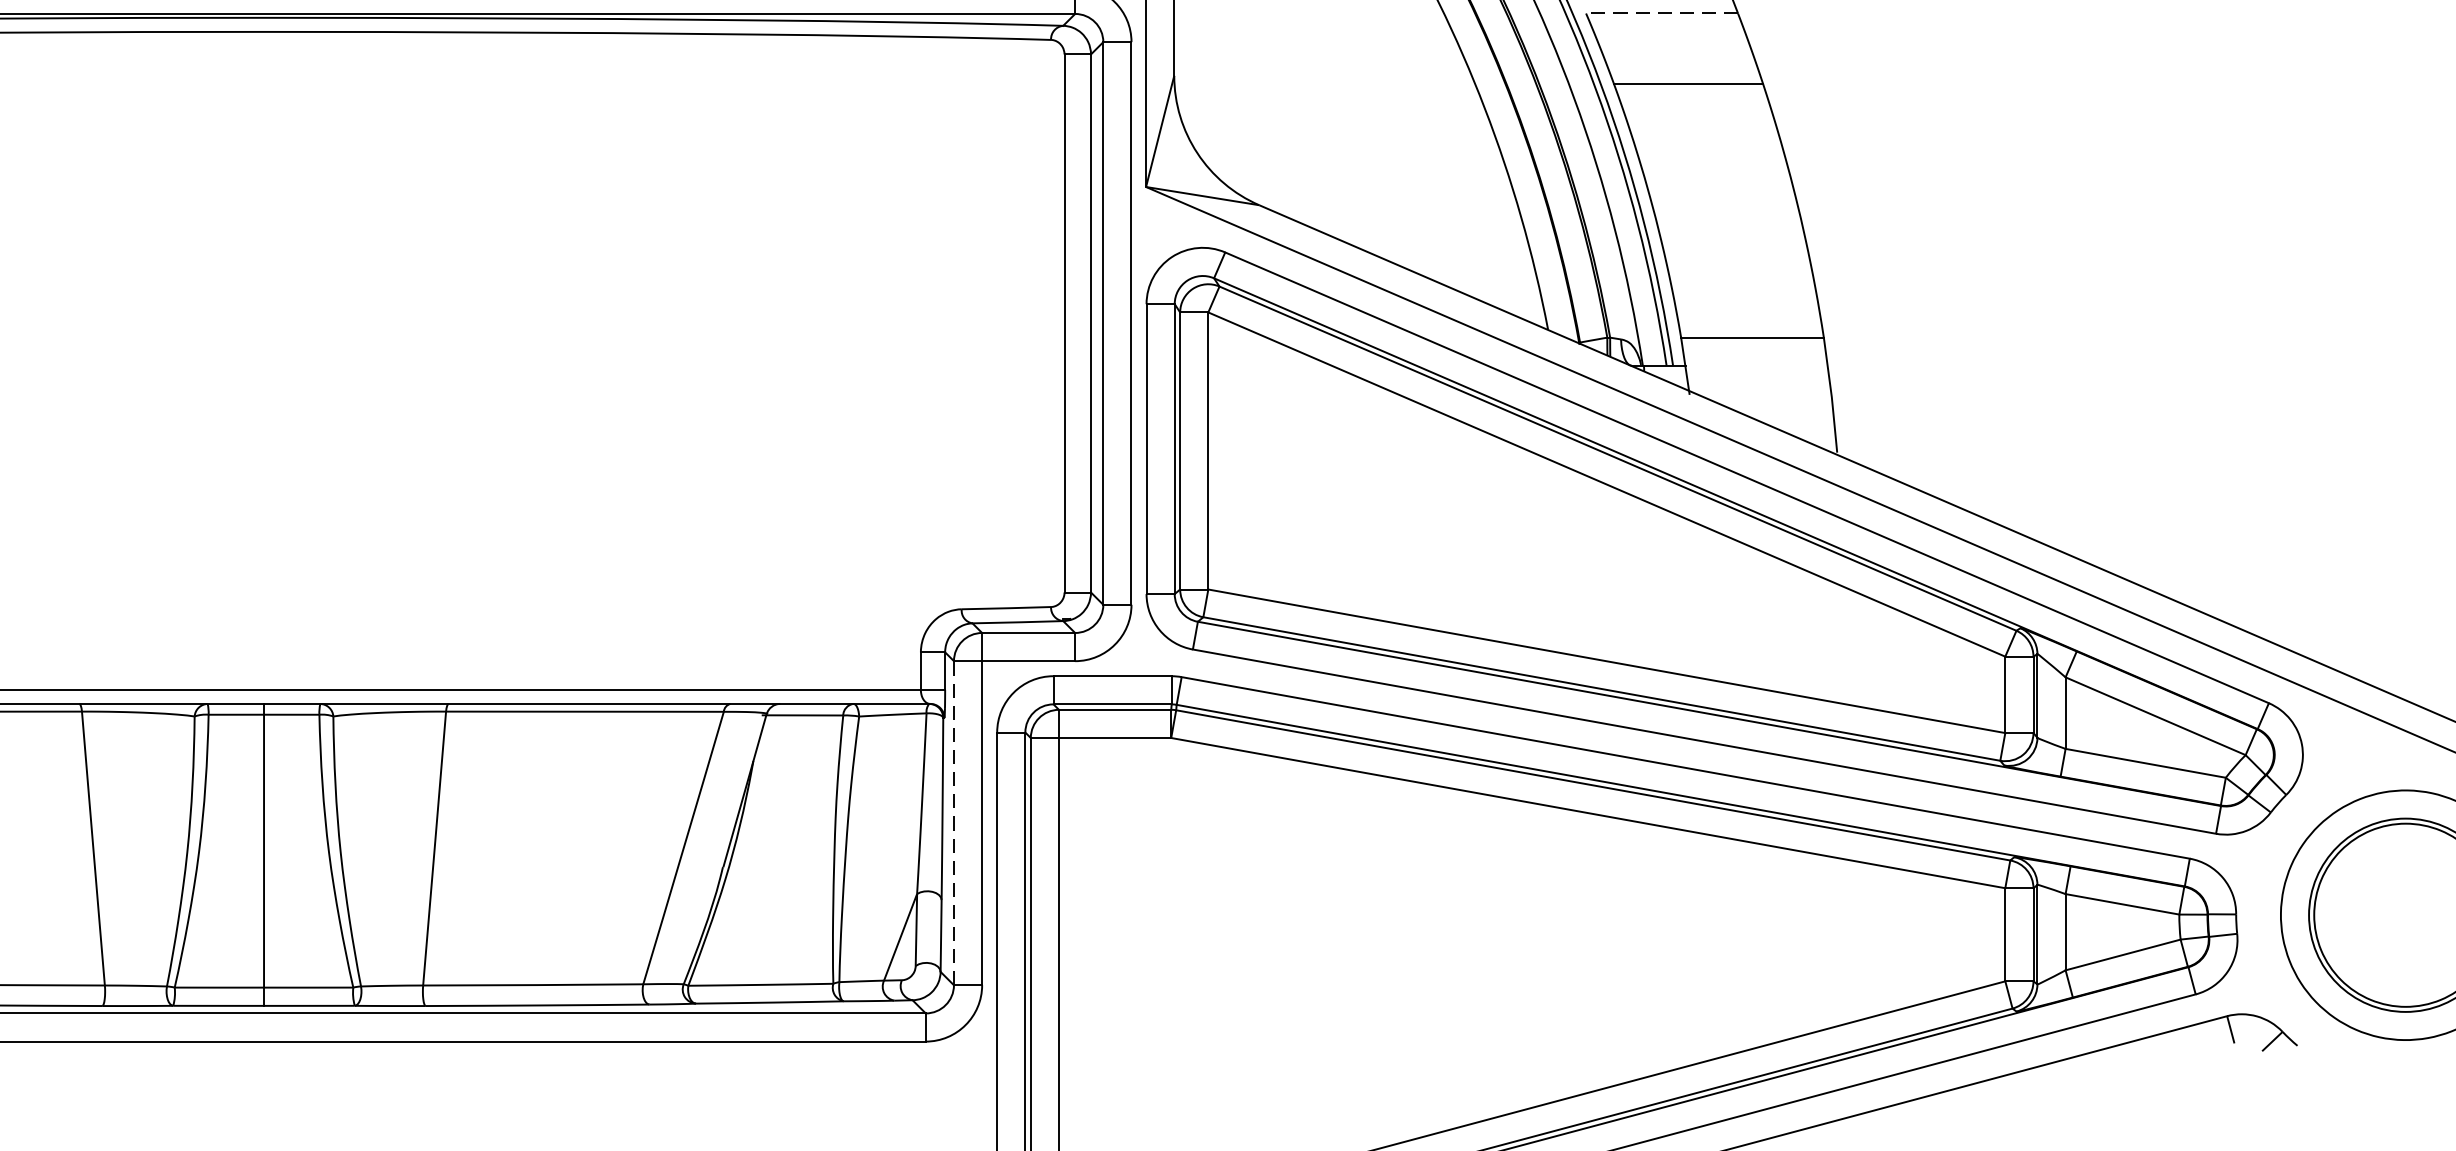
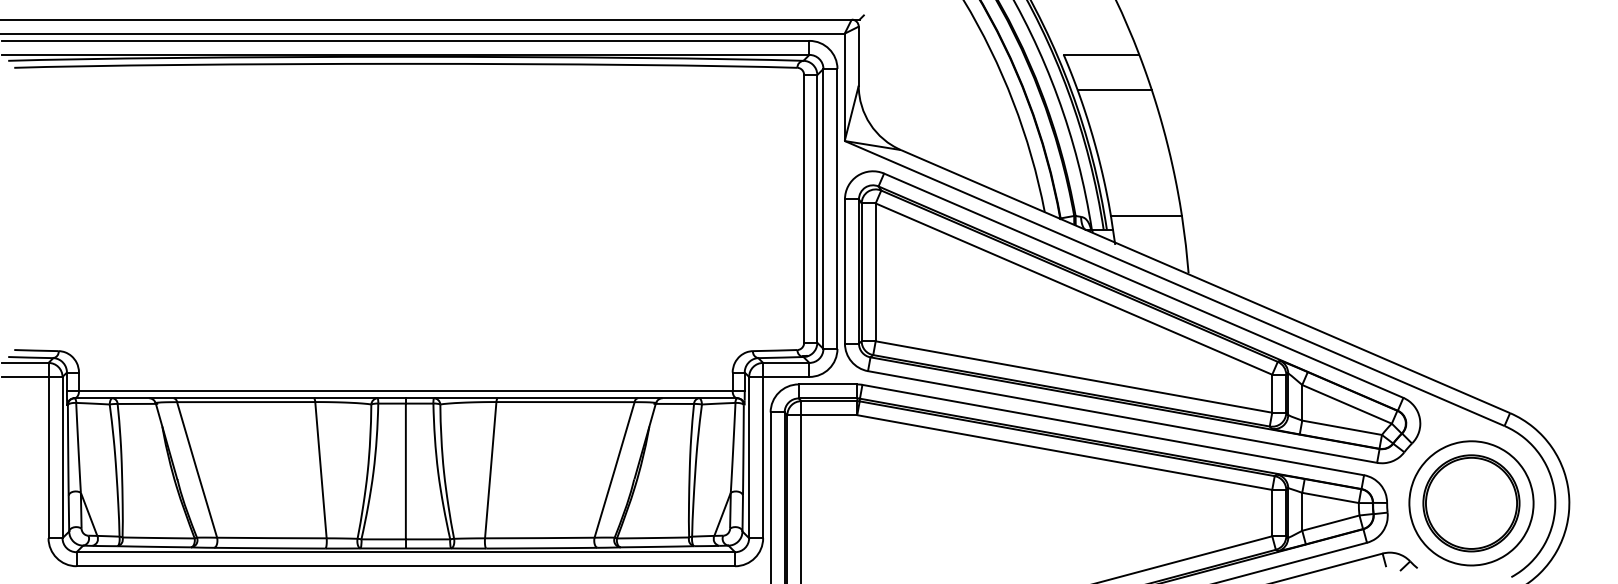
line: (1662, 13) -> (1101, 54), dashed -> solid
line: (954, 823) -> (749, 457), dashed -> solid

